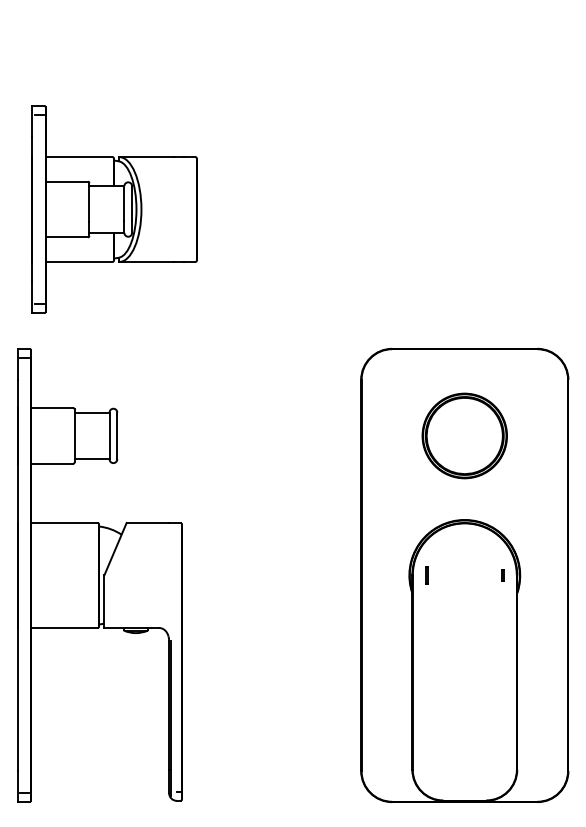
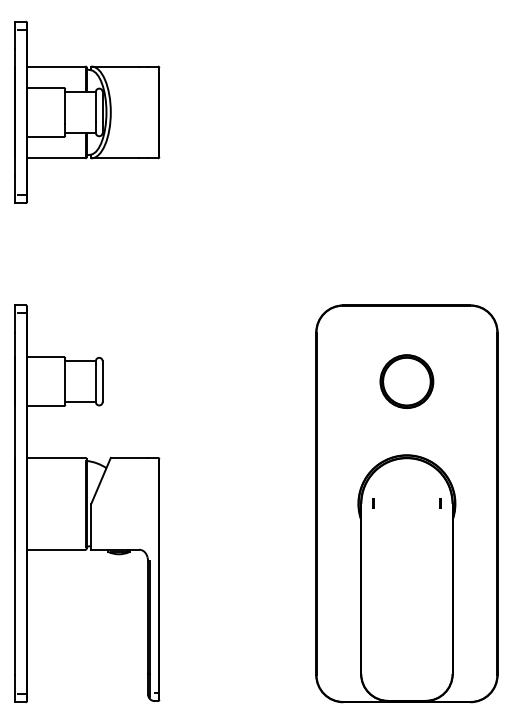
part: (114, 208) -> (87, 111), moved
part: (464, 435) -> (406, 381), size x0.71
part: (426, 575) -> (373, 503), size x0.62

